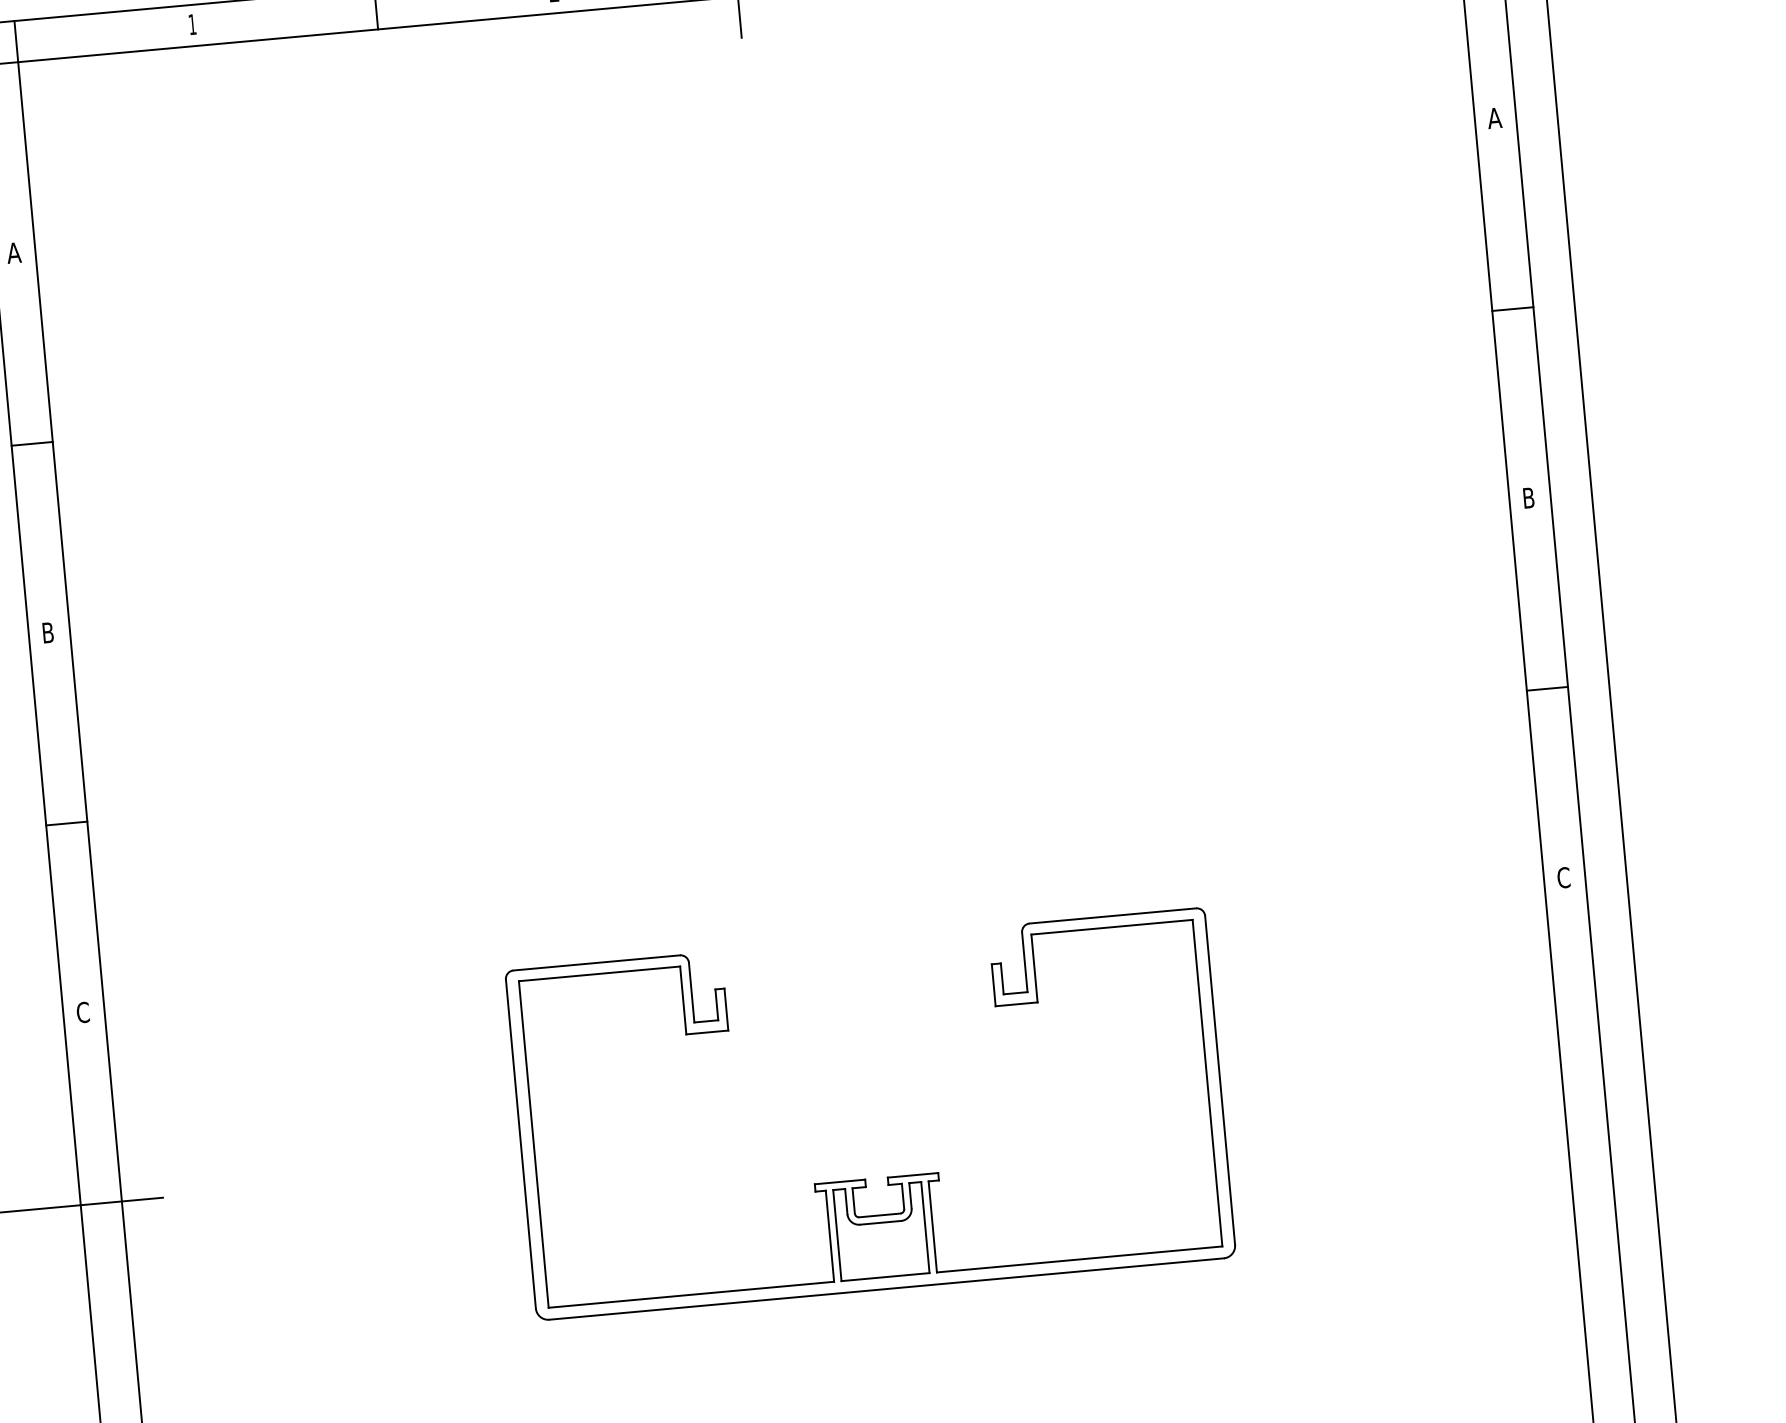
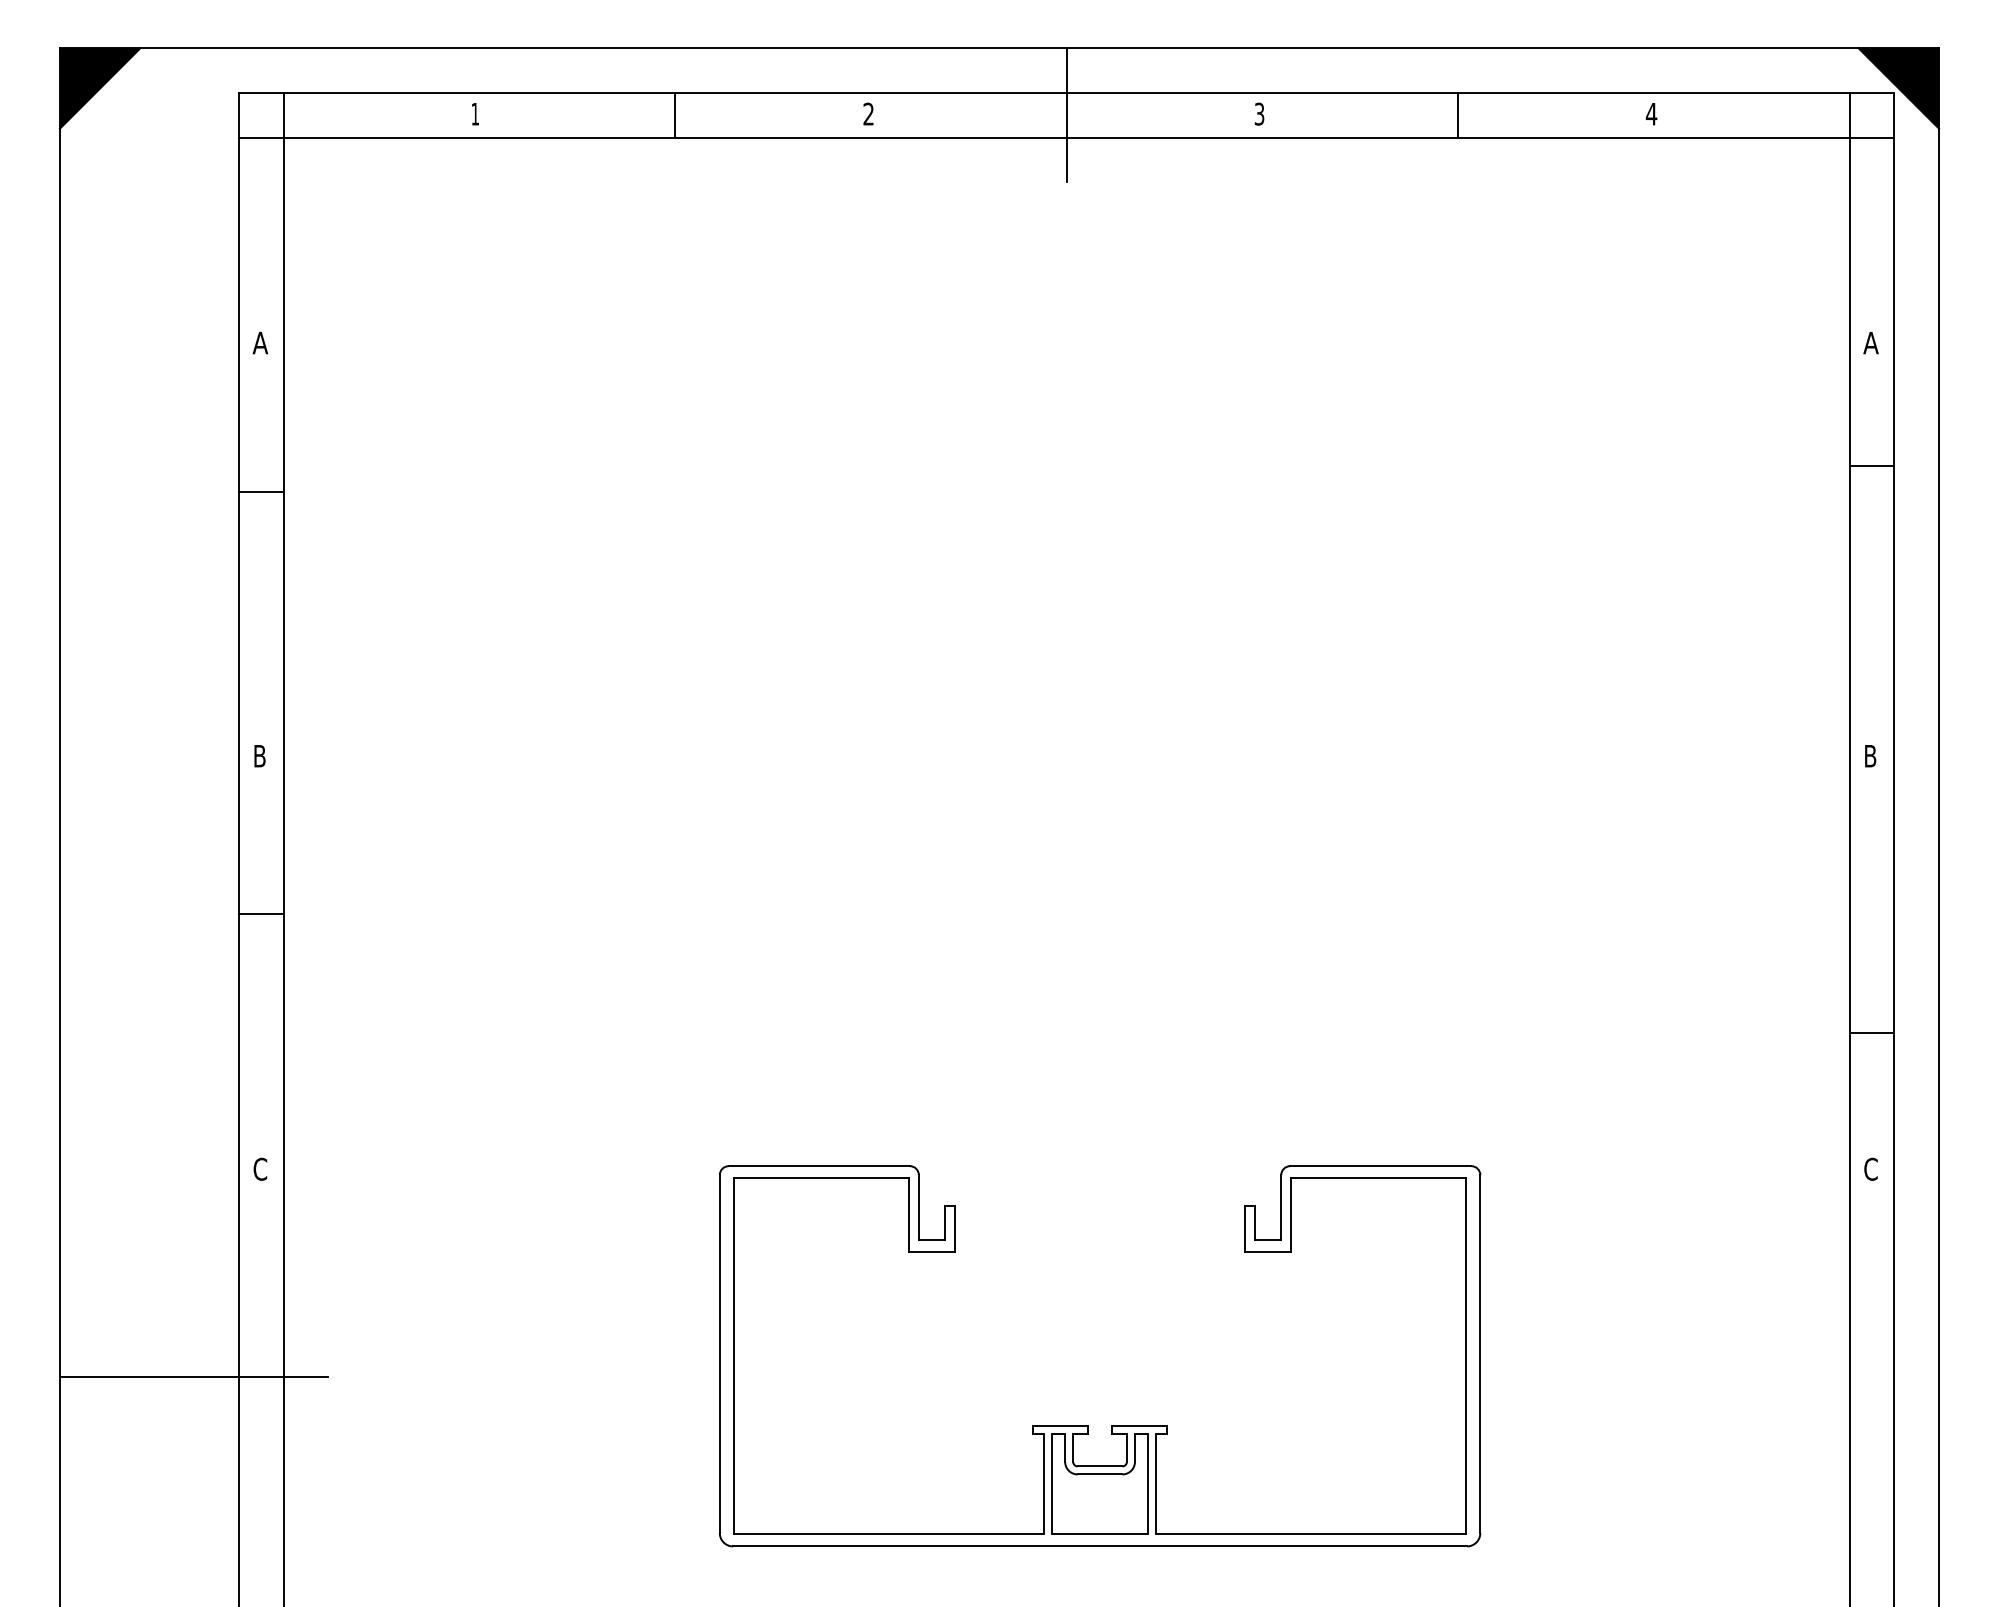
line: (1512, 308) -> (1871, 465), moved
line: (31, 443) -> (260, 491), moved
line: (1547, 688) -> (1871, 1032), moved
line: (66, 823) -> (260, 913), moved

